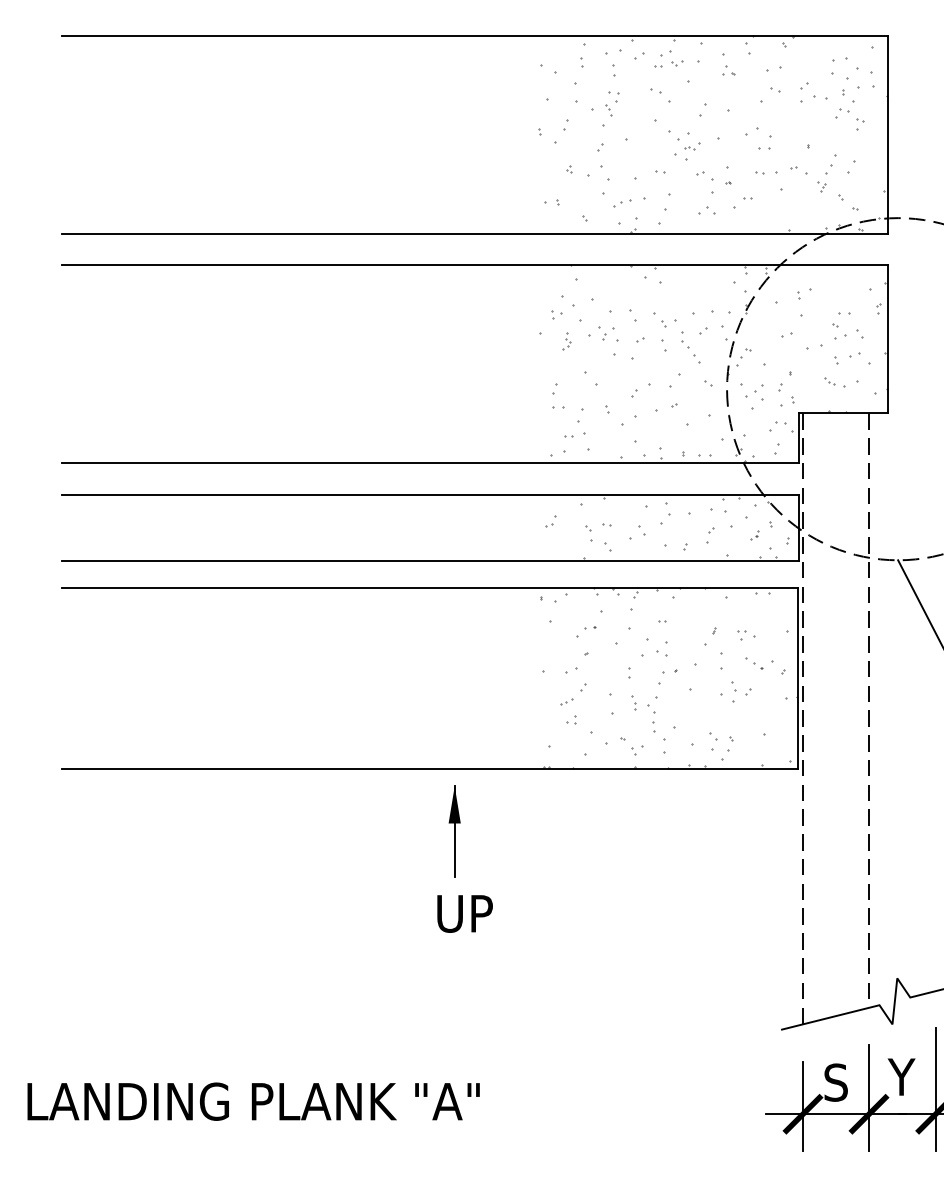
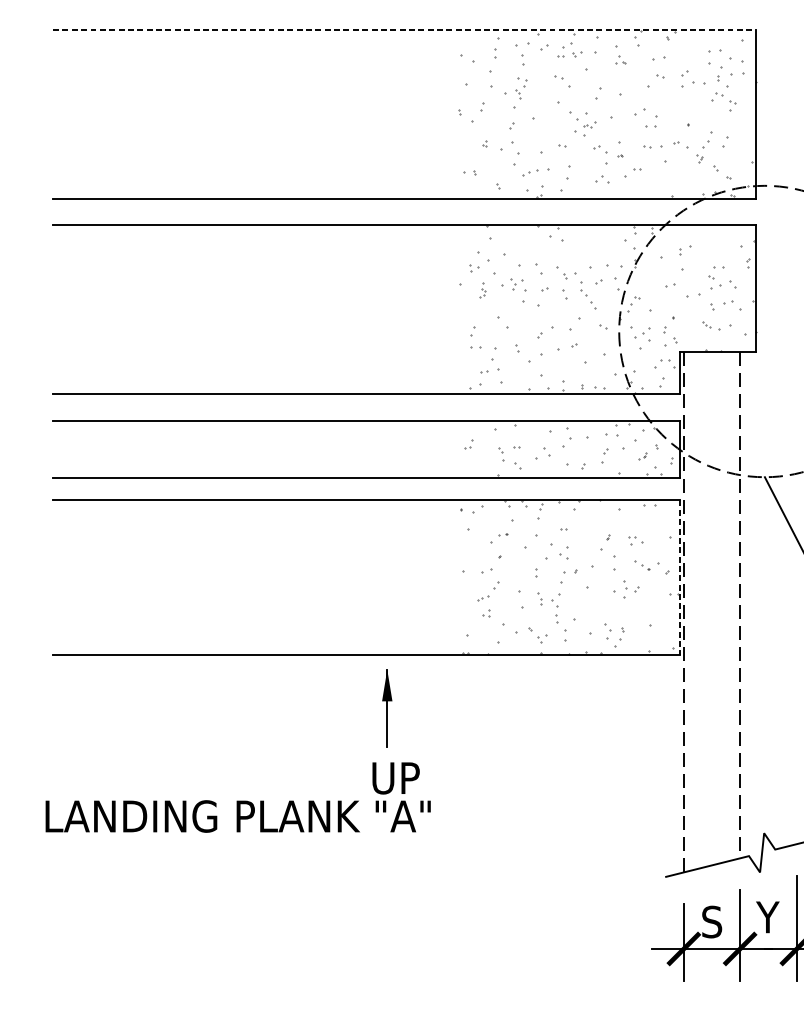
line: (474, 35) -> (404, 30), solid -> dashed
line: (797, 678) -> (679, 577), solid -> dashed
text: (253, 1101) -> (238, 816), moved

